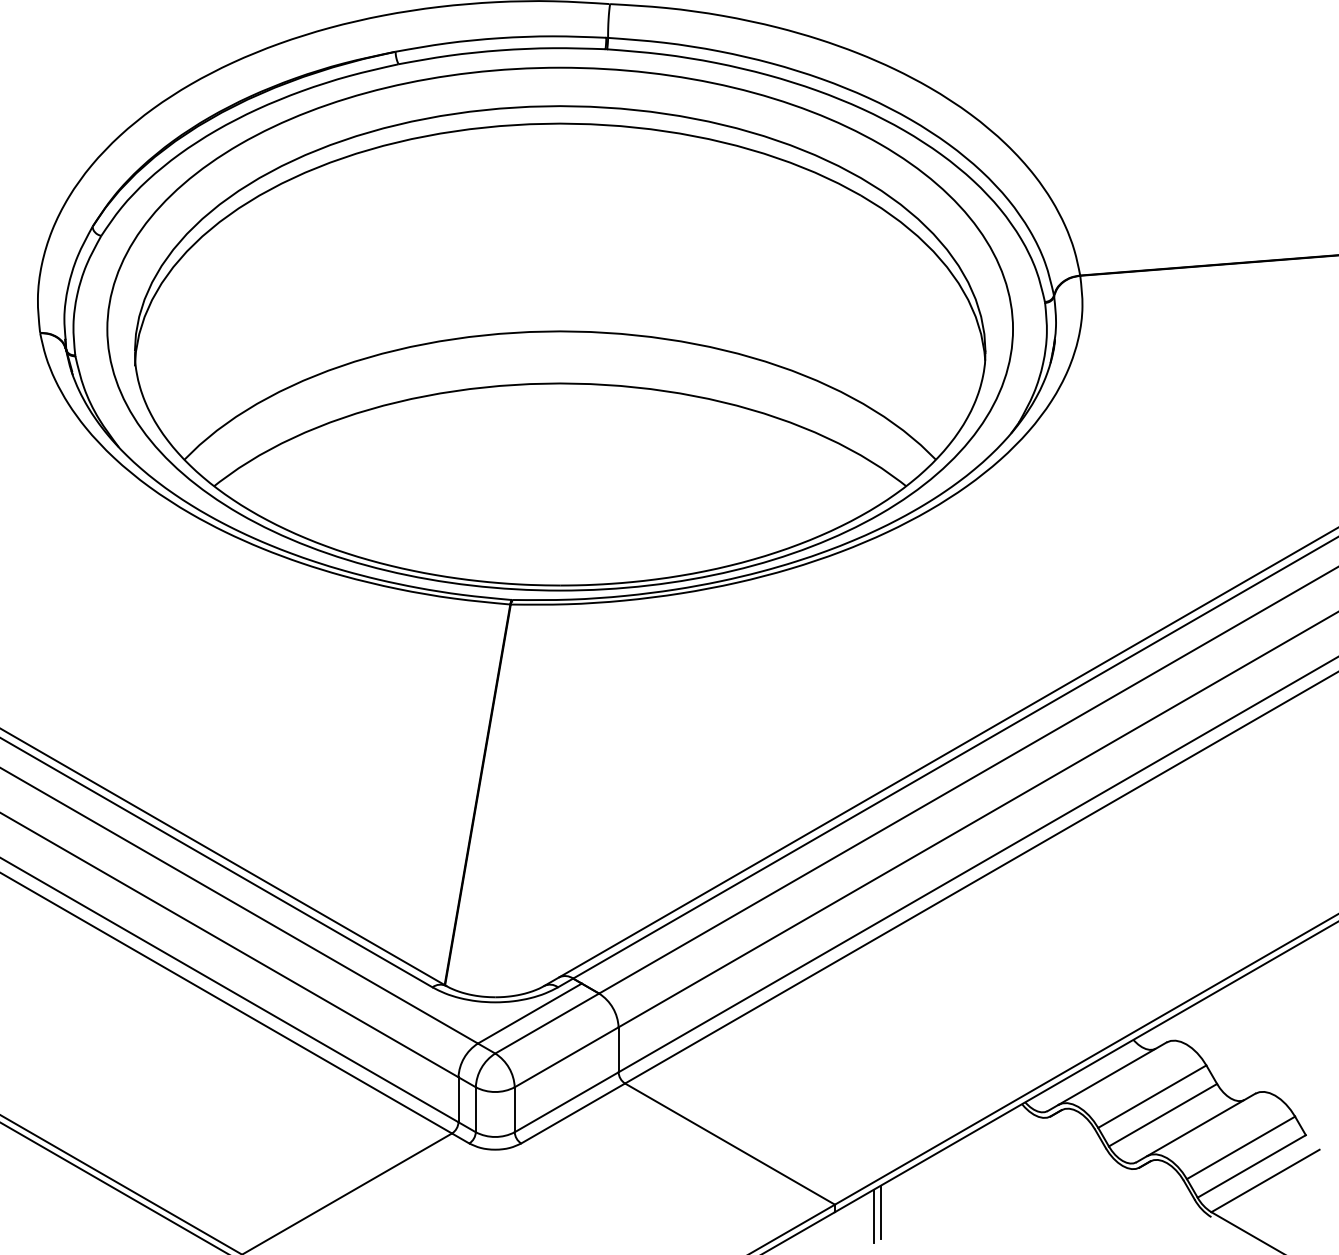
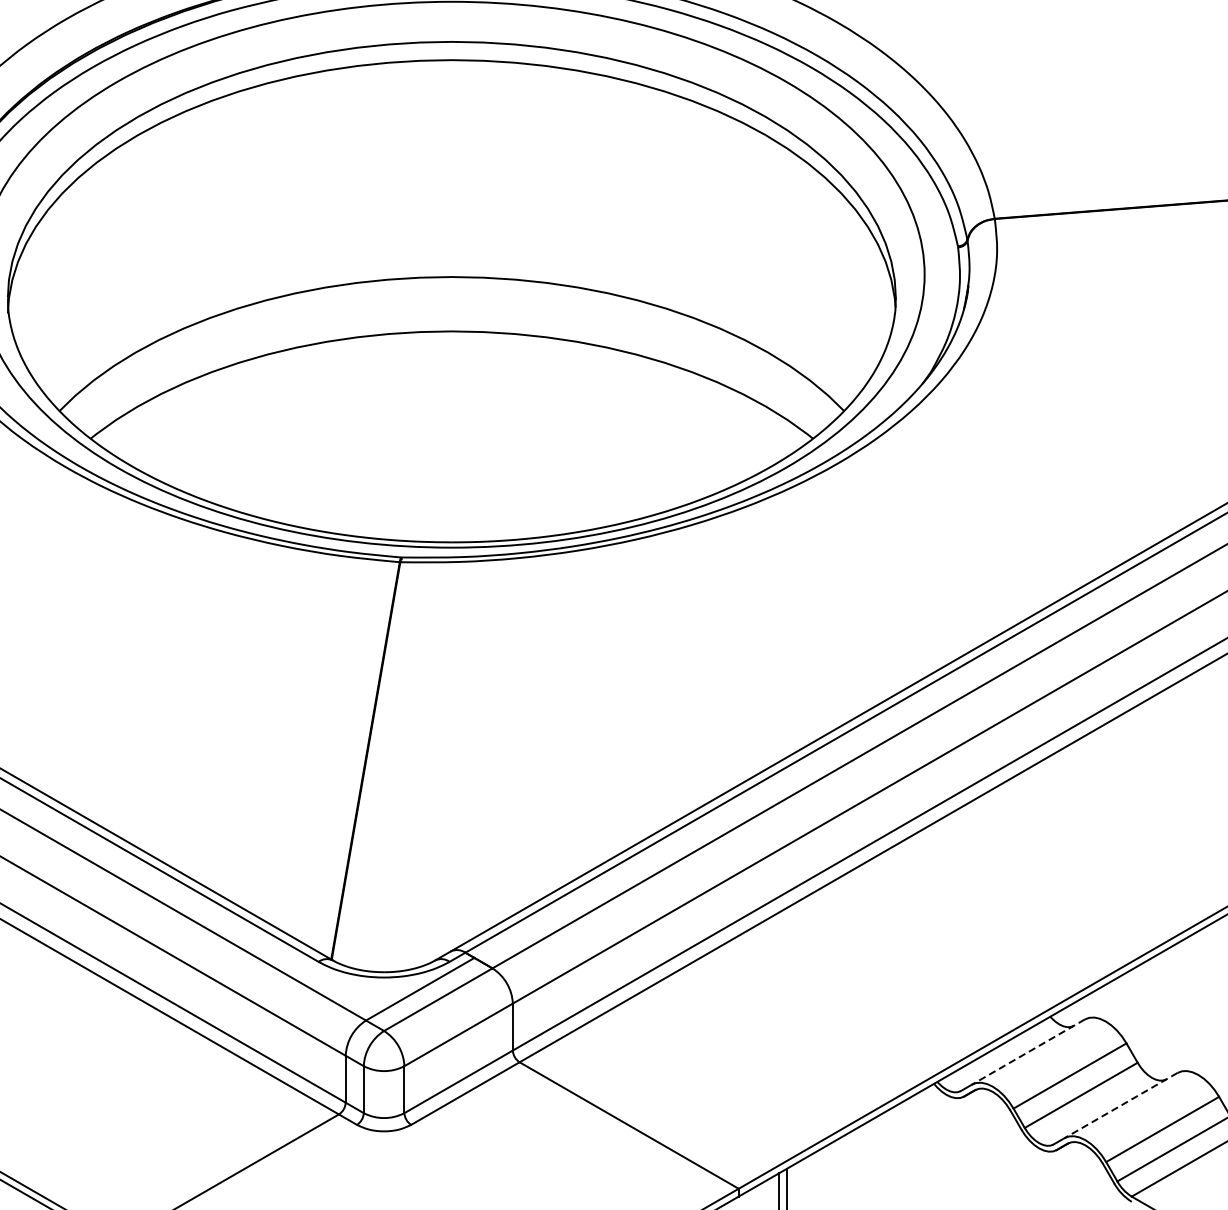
line: (1112, 1073) -> (1028, 1051), solid -> dashed
line: (1200, 1125) -> (1120, 1106), solid -> dashed

